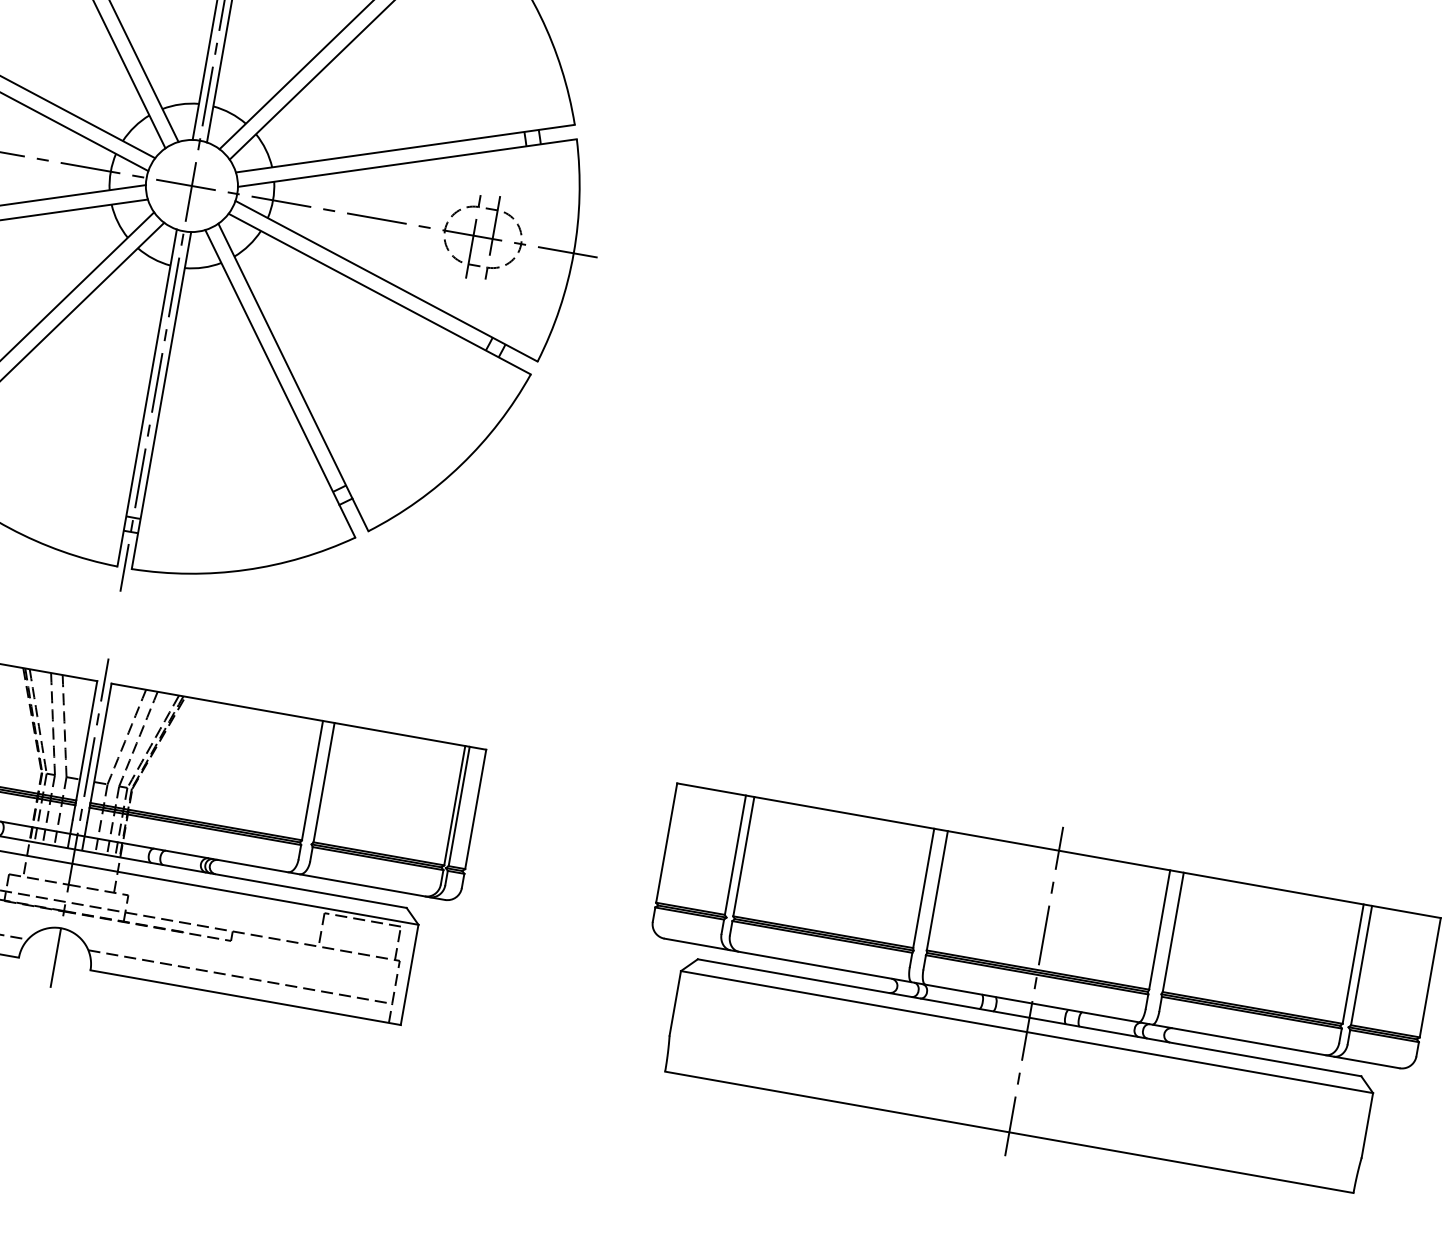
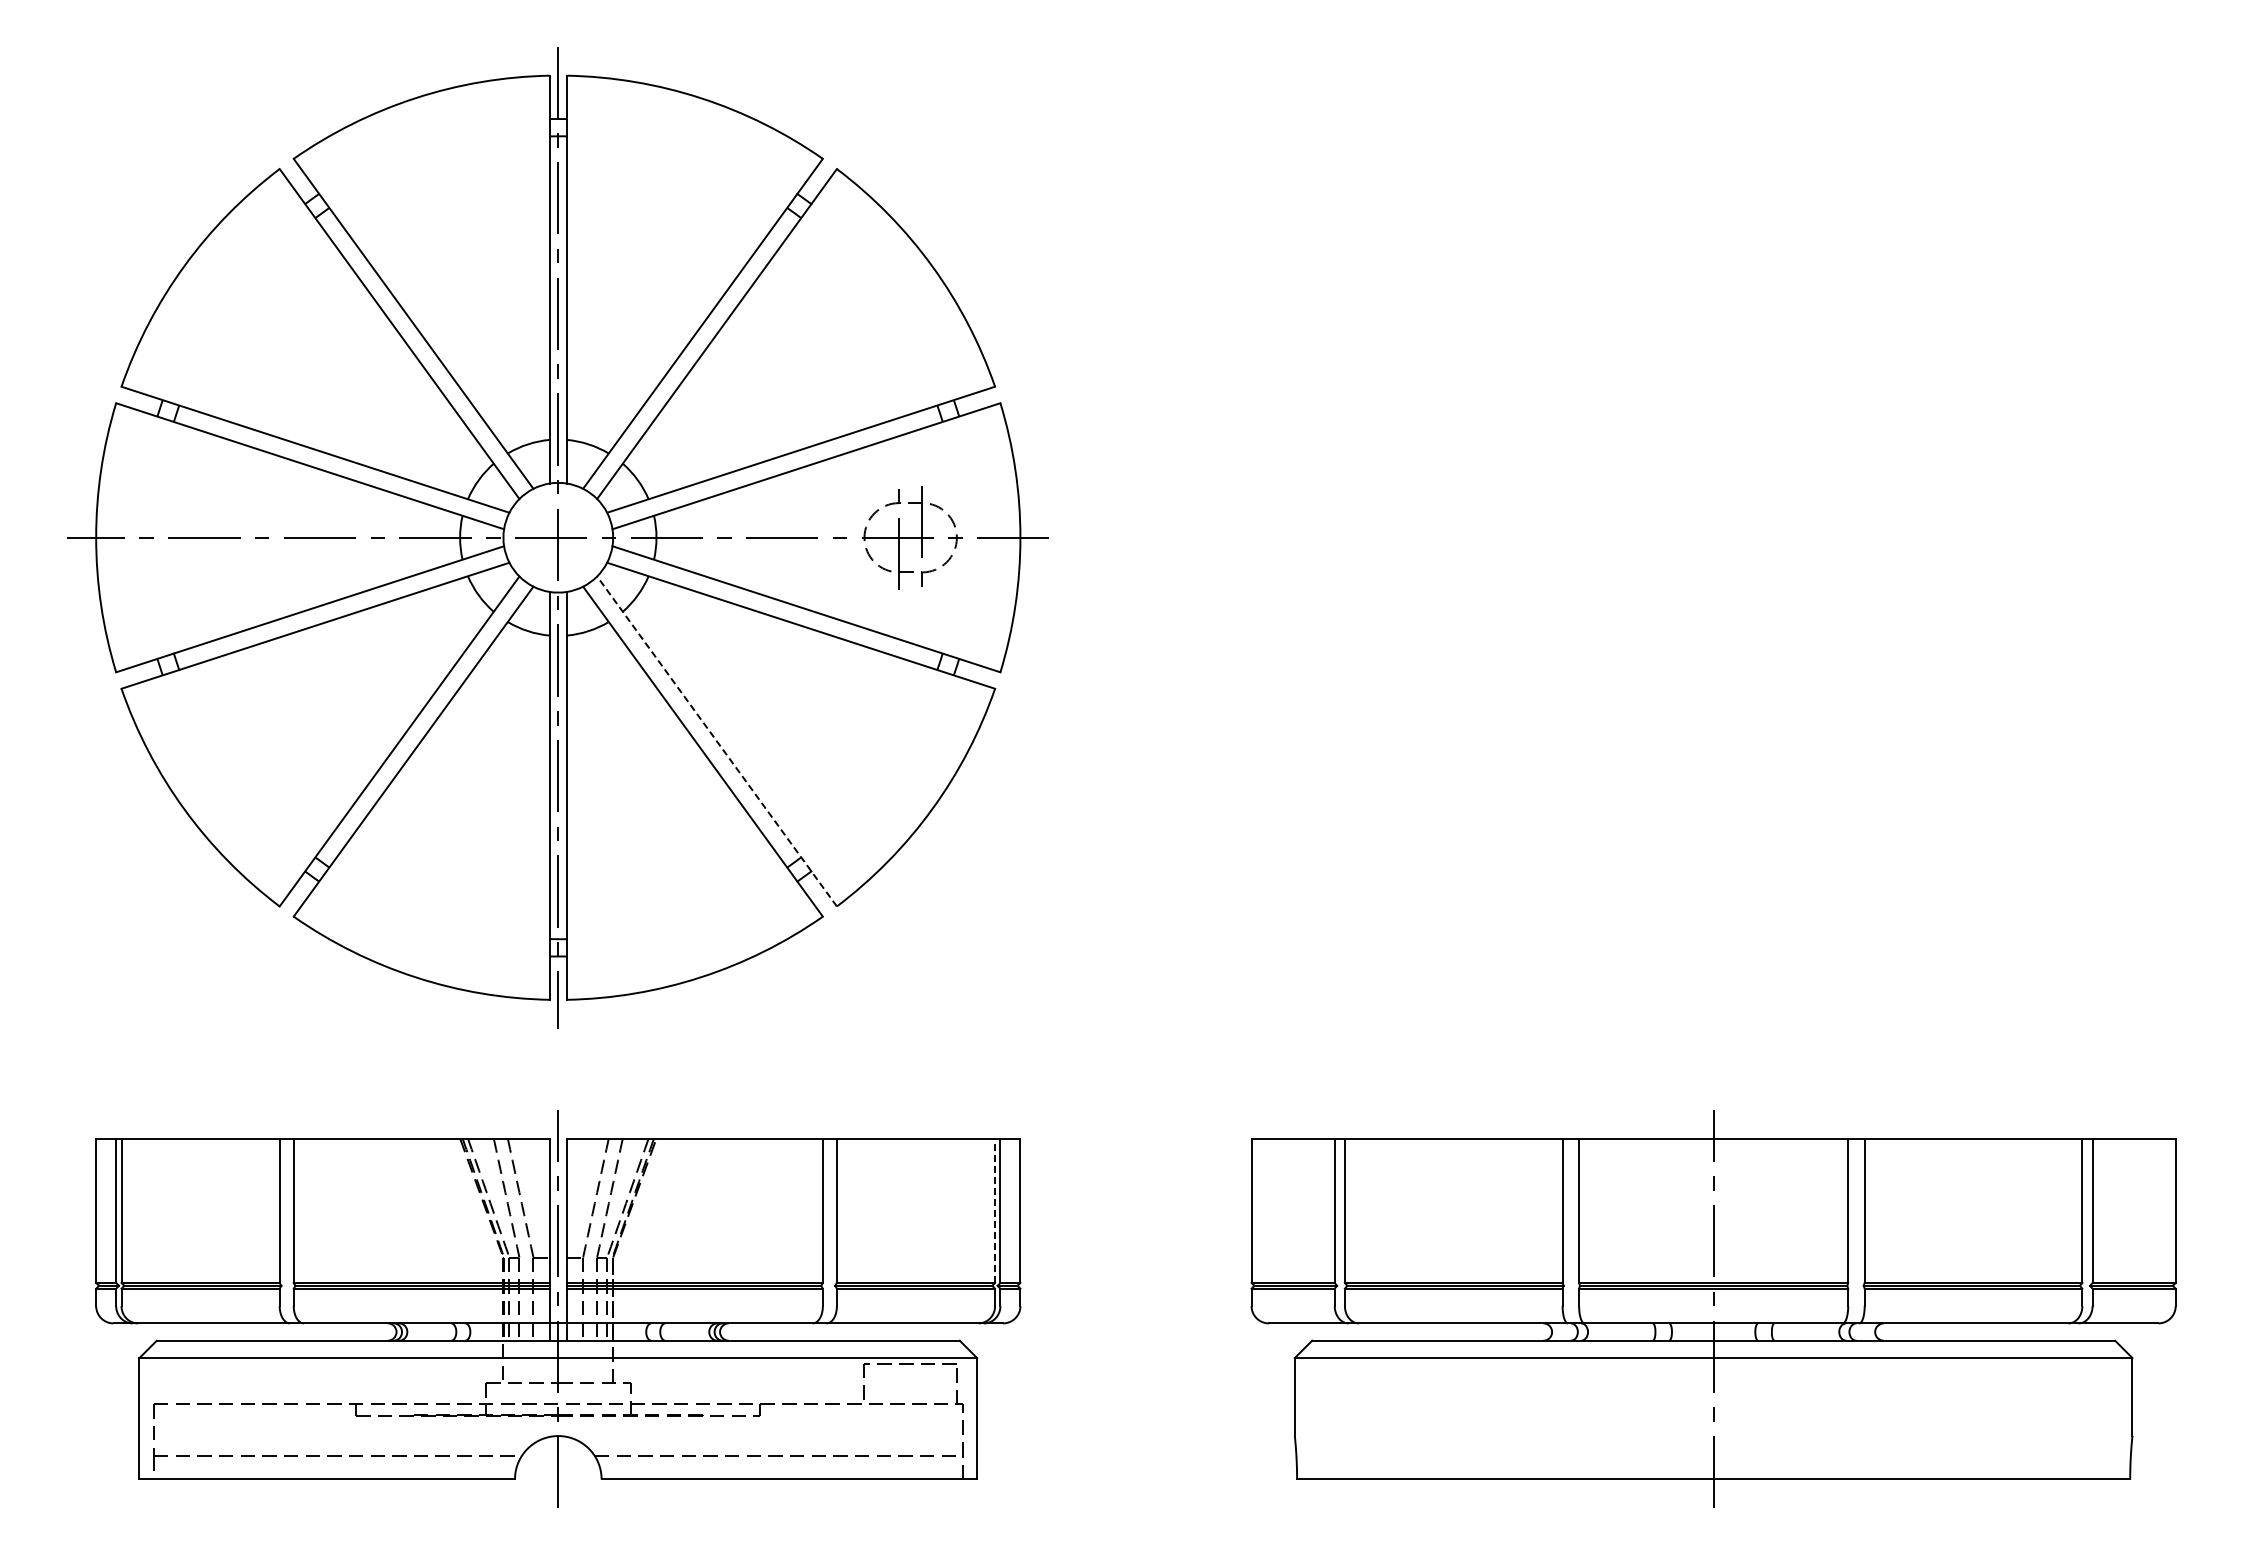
line: (293, 377) -> (717, 741), solid -> dashed
line: (455, 805) -> (995, 1210), solid -> dashed

